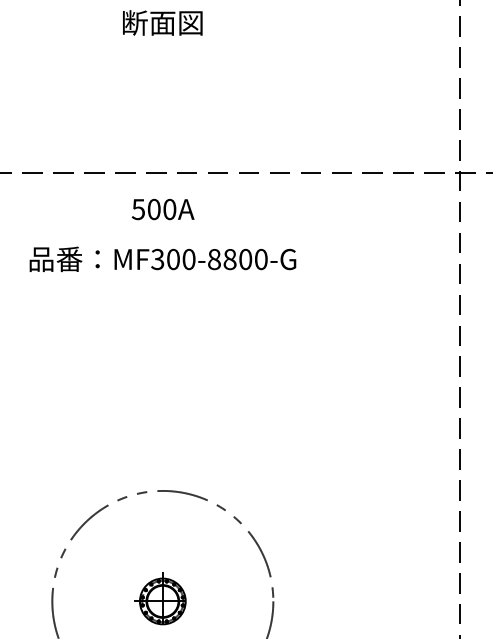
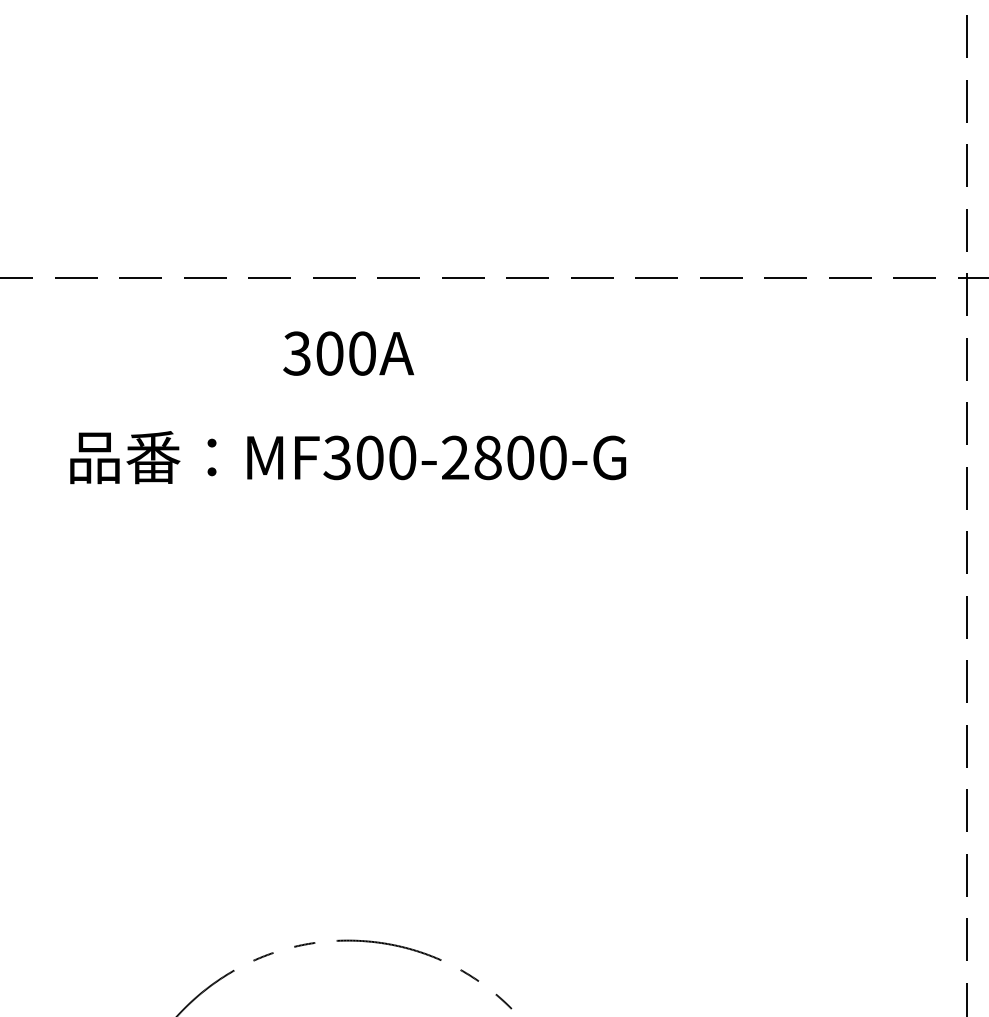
text: (138, 208) -> (297, 351), 500A -> 300A
text: (214, 259) -> (455, 457), MF300-8800-G -> MF300-2800-G

